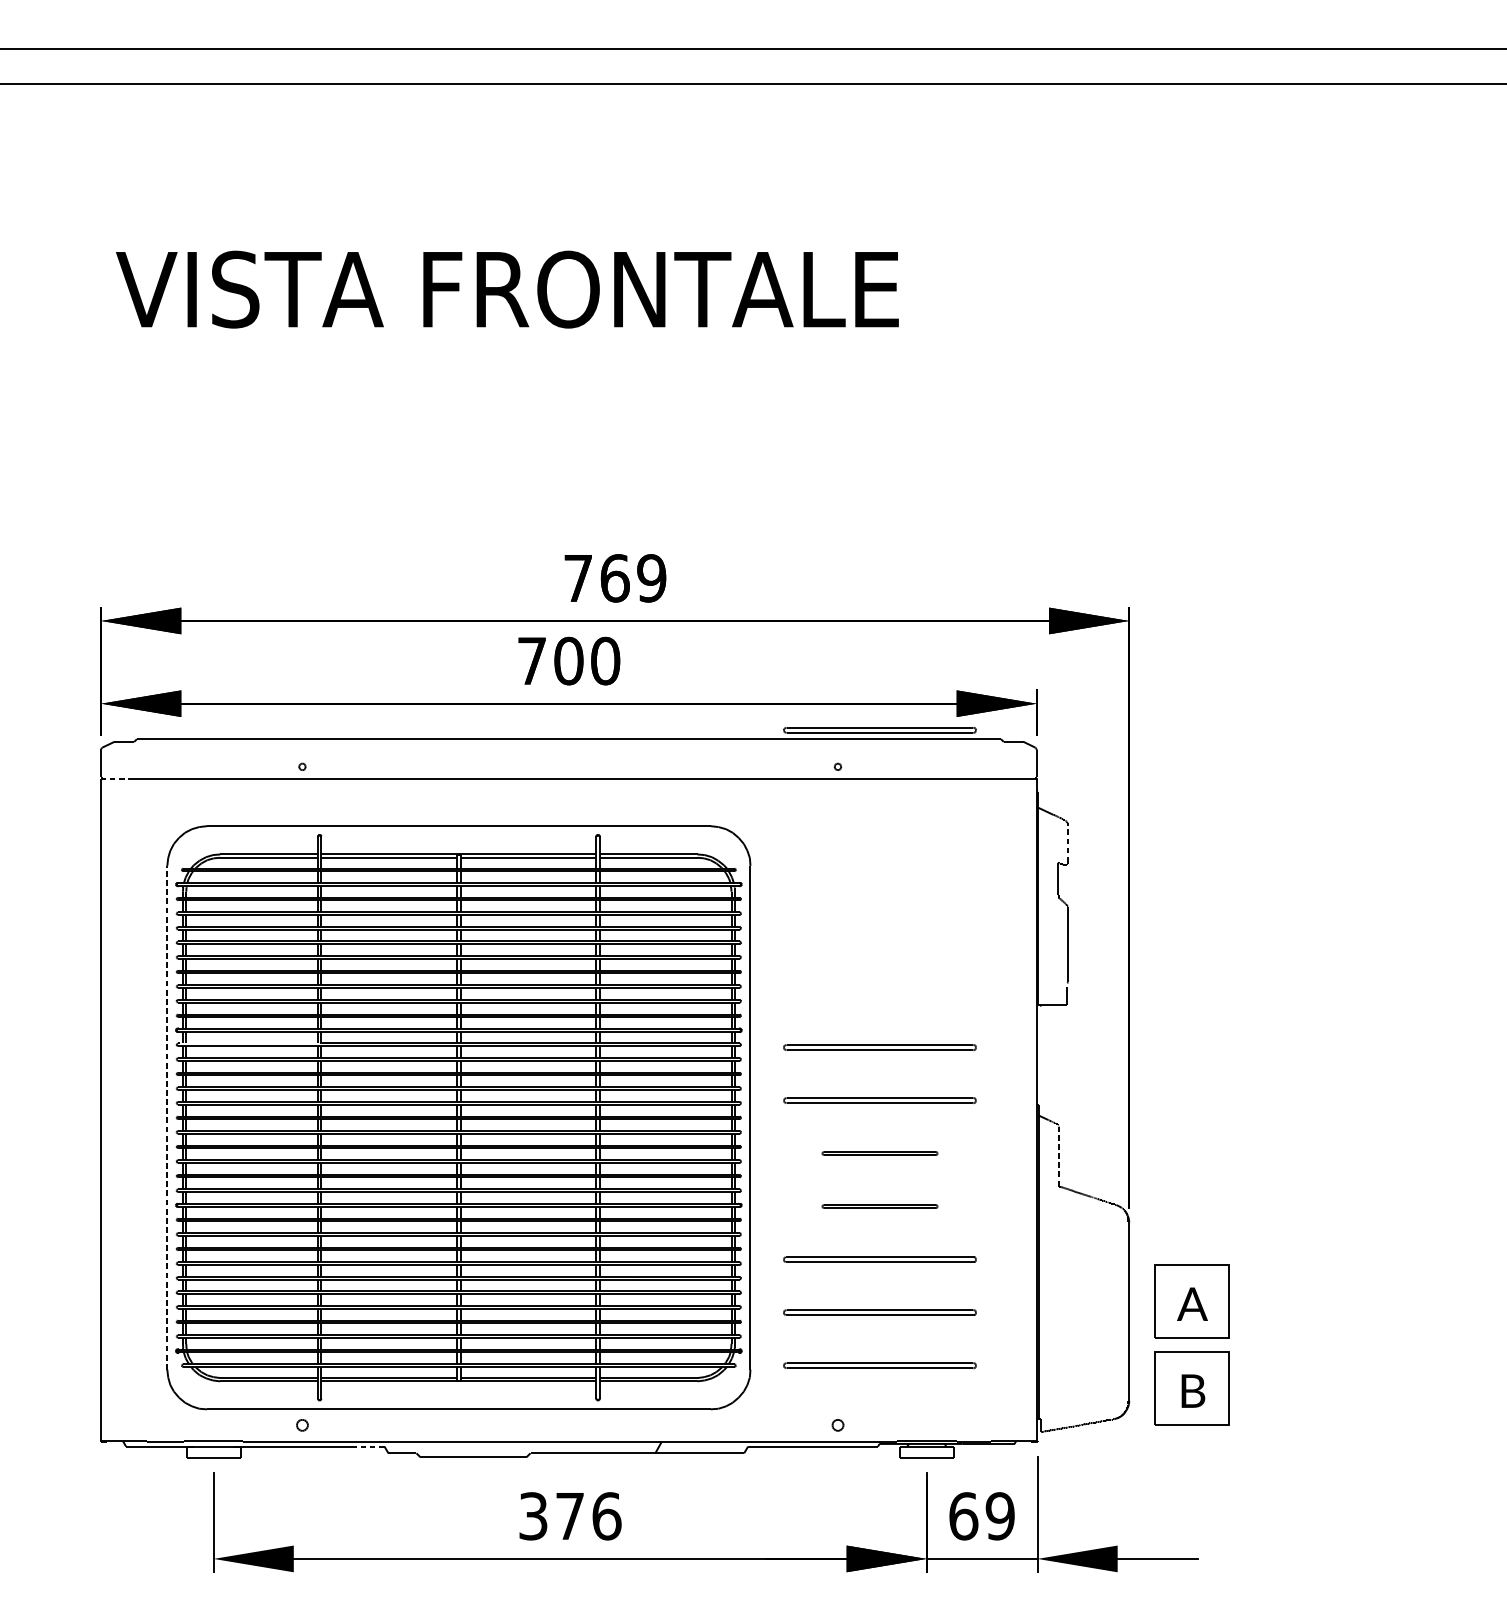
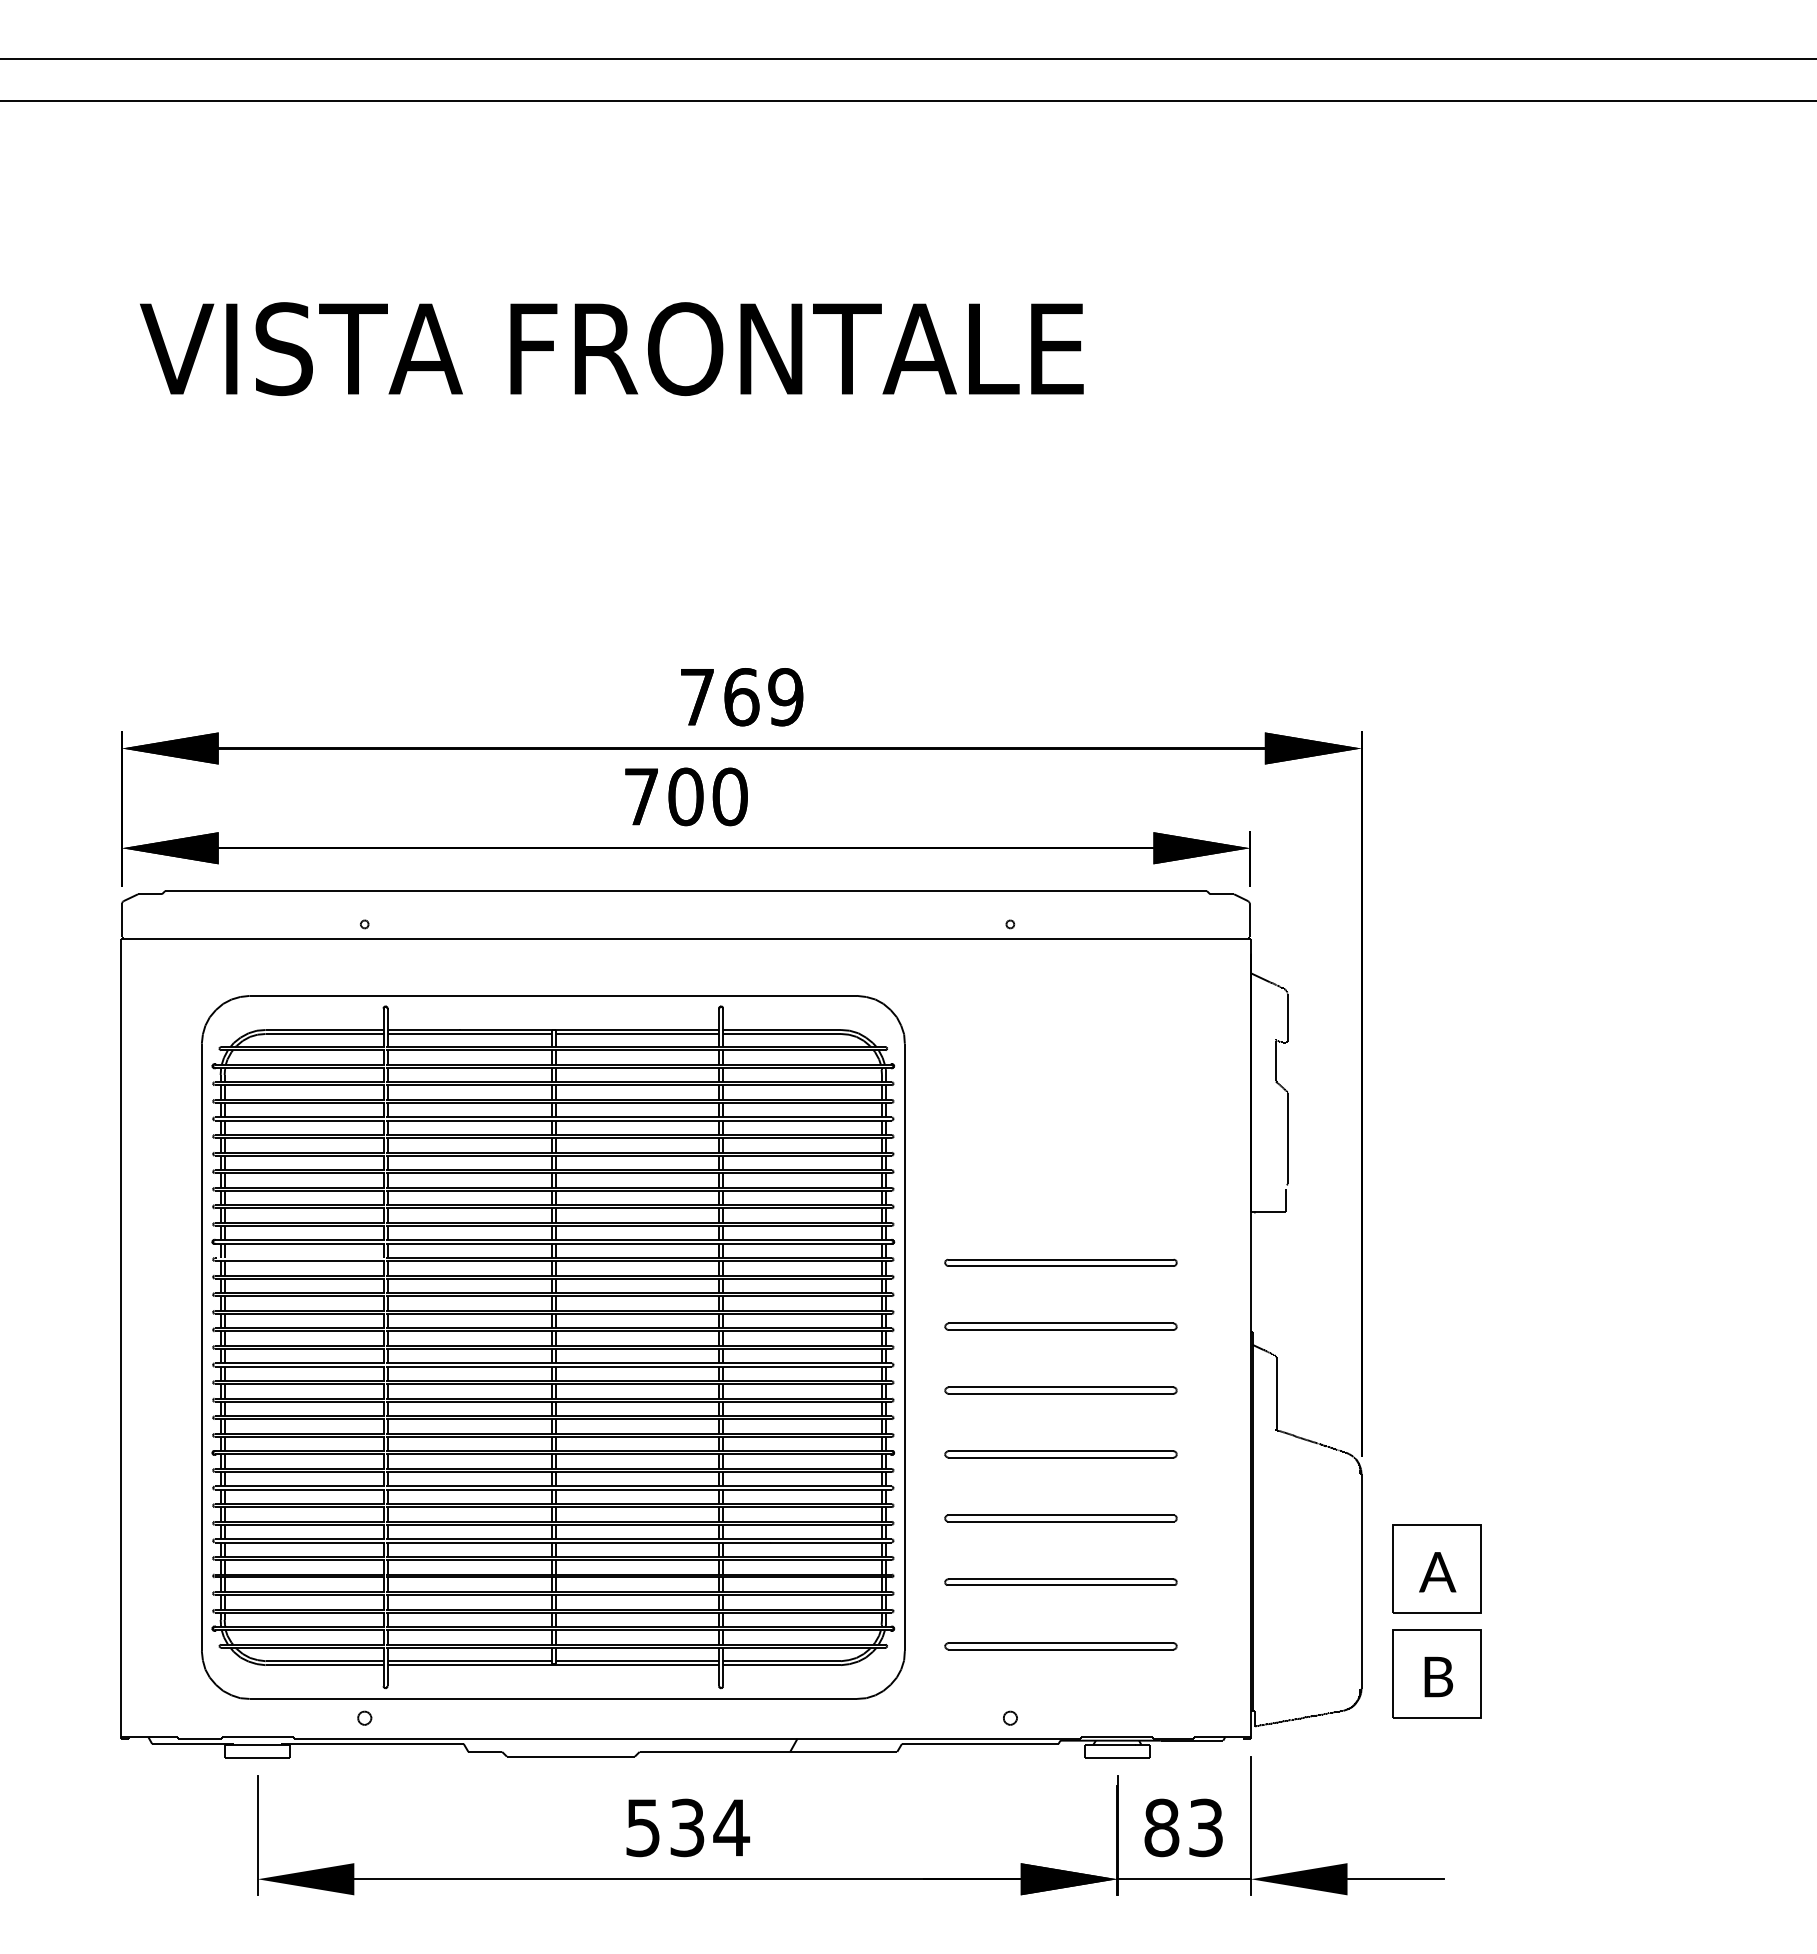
part: (879, 730) -> (1060, 880), removed
line: (117, 778) -> (141, 938), dashed -> solid
line: (1067, 844) -> (1287, 1017), dashed -> solid
line: (167, 1117) -> (201, 1347), dashed -> solid
part: (879, 1153) -> (1060, 1390), size x1.67
line: (1058, 1156) -> (1276, 1394), dashed -> solid
part: (879, 1206) -> (1060, 1454), size x1.67
line: (367, 1446) -> (443, 1743), dashed -> solid
text: (571, 1515) -> (688, 1827), 376 -> 534
text: (981, 1515) -> (1183, 1827), 69 -> 83

